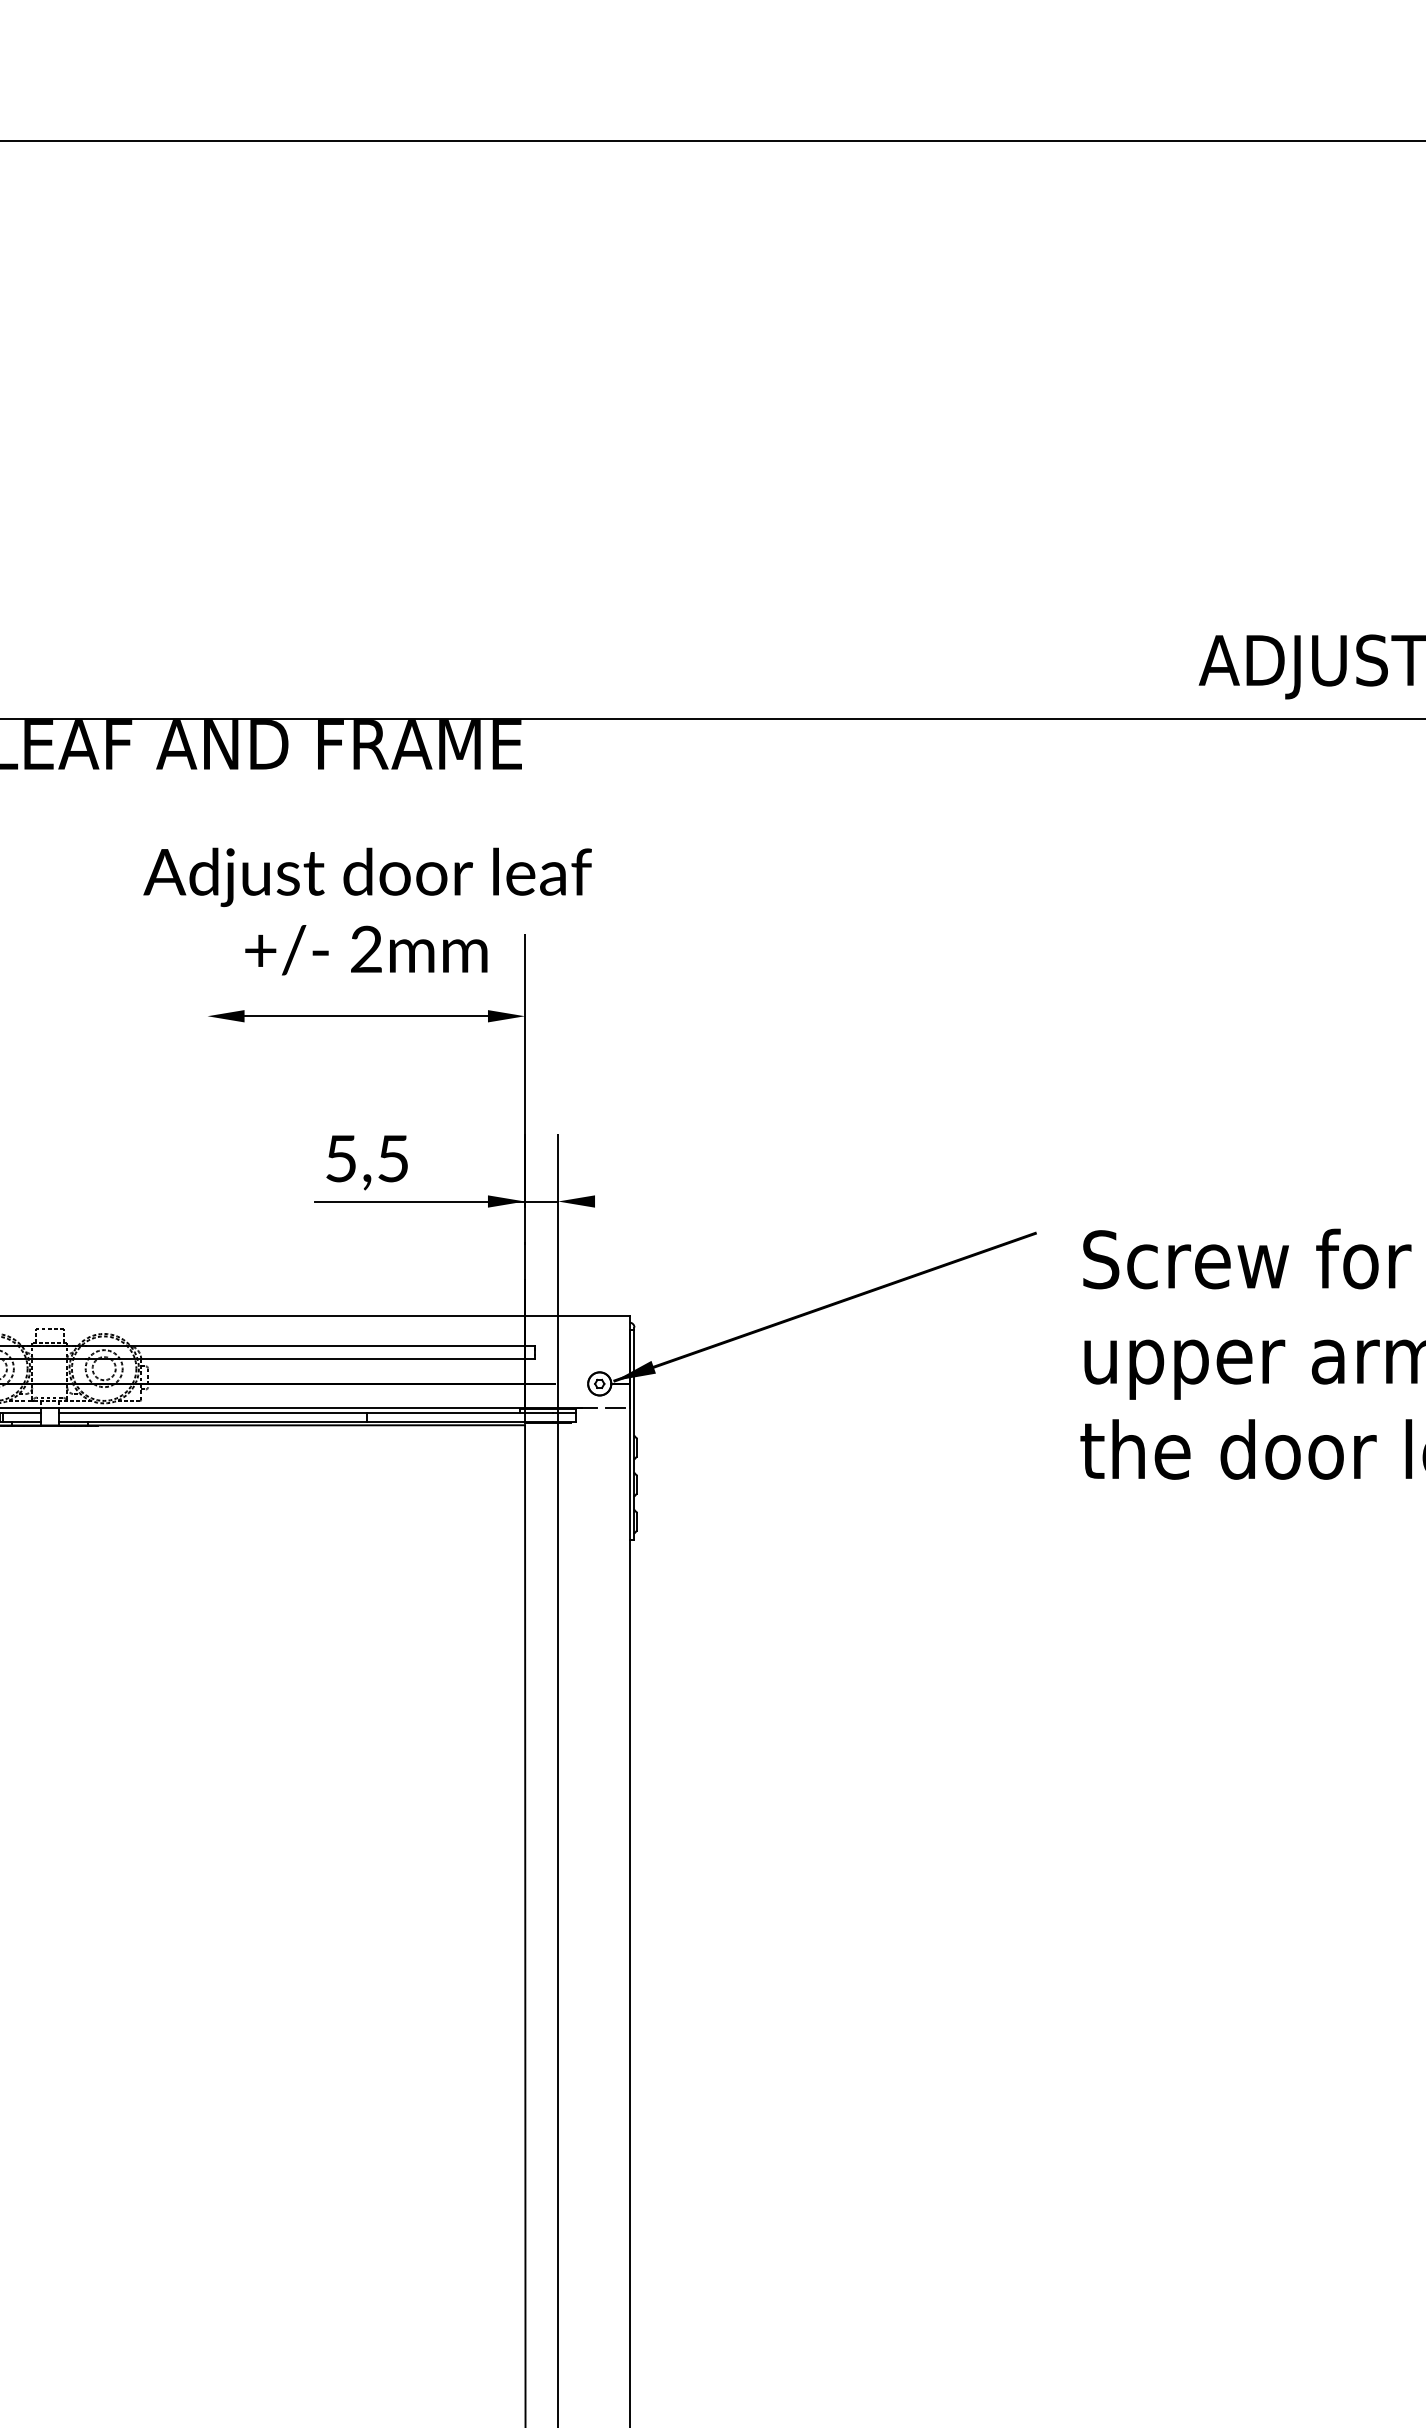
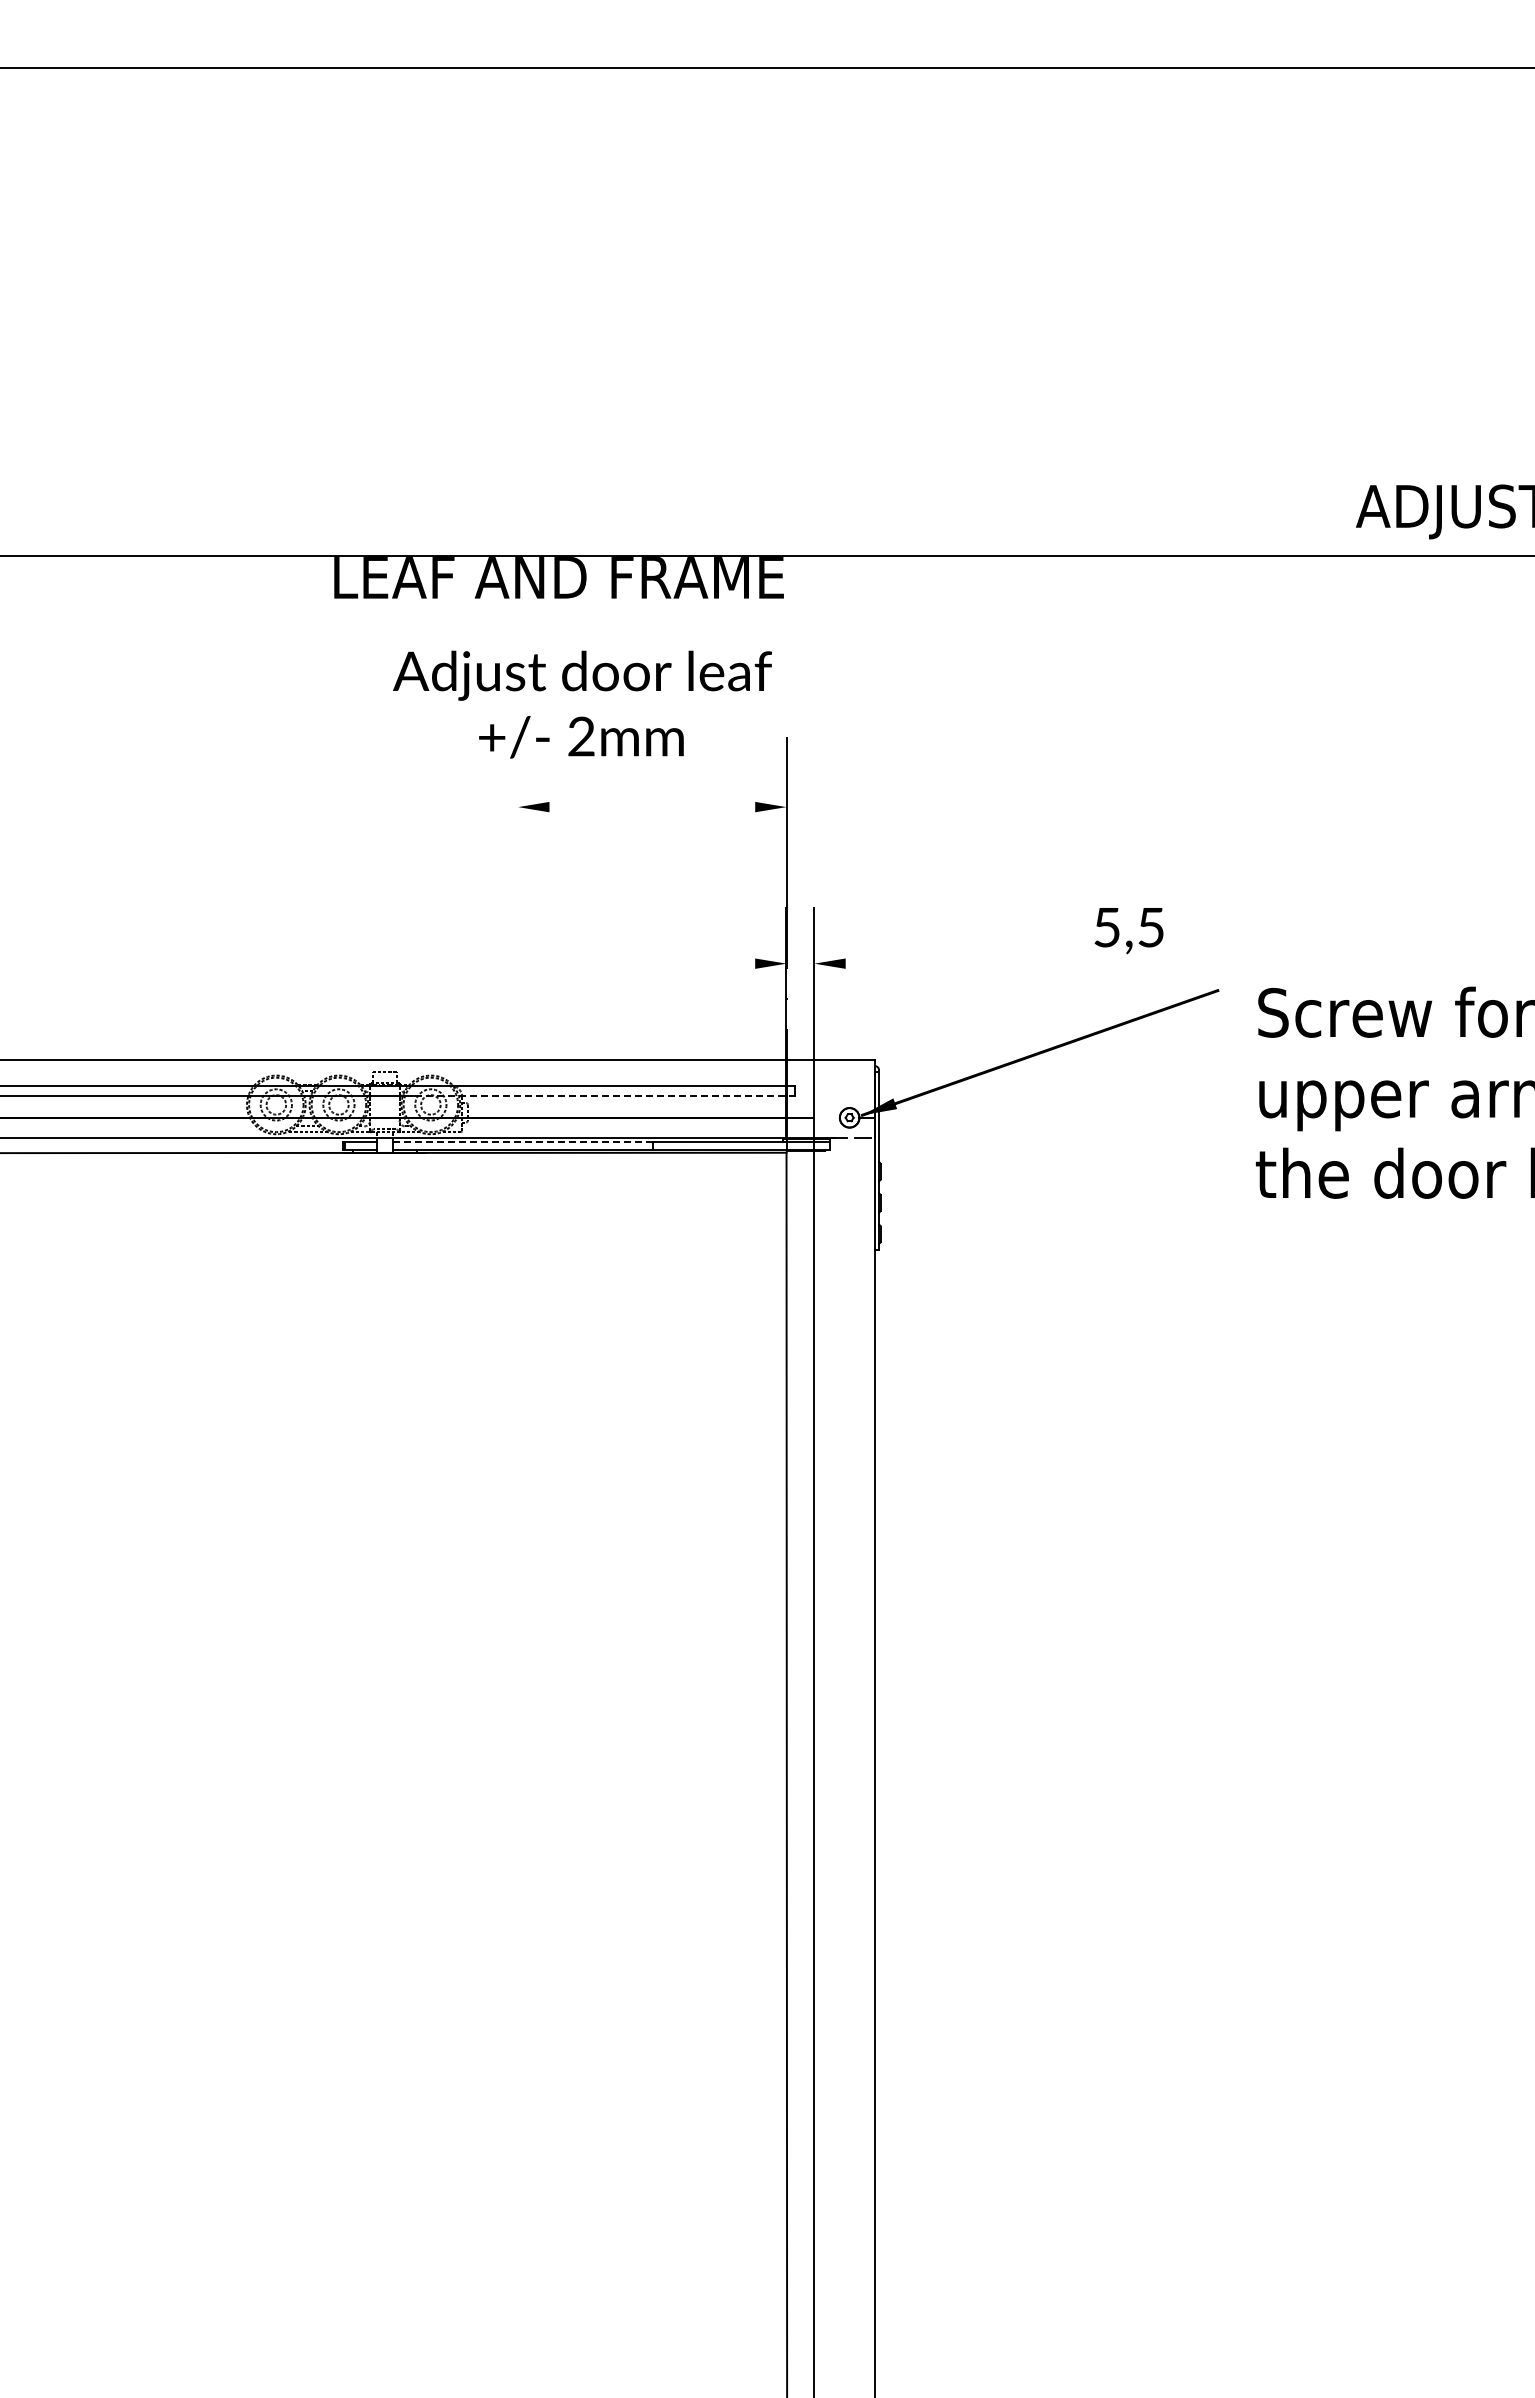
text: (367, 911) -> (582, 704), moved
line: (366, 1016) -> (652, 807), removed
text: (366, 1163) -> (1128, 931), moved
line: (436, 1201) -> (711, 963), removed
line: (310, 1358) -> (605, 1096), solid -> dashed
line: (212, 1413) -> (522, 1142), solid -> dashed

